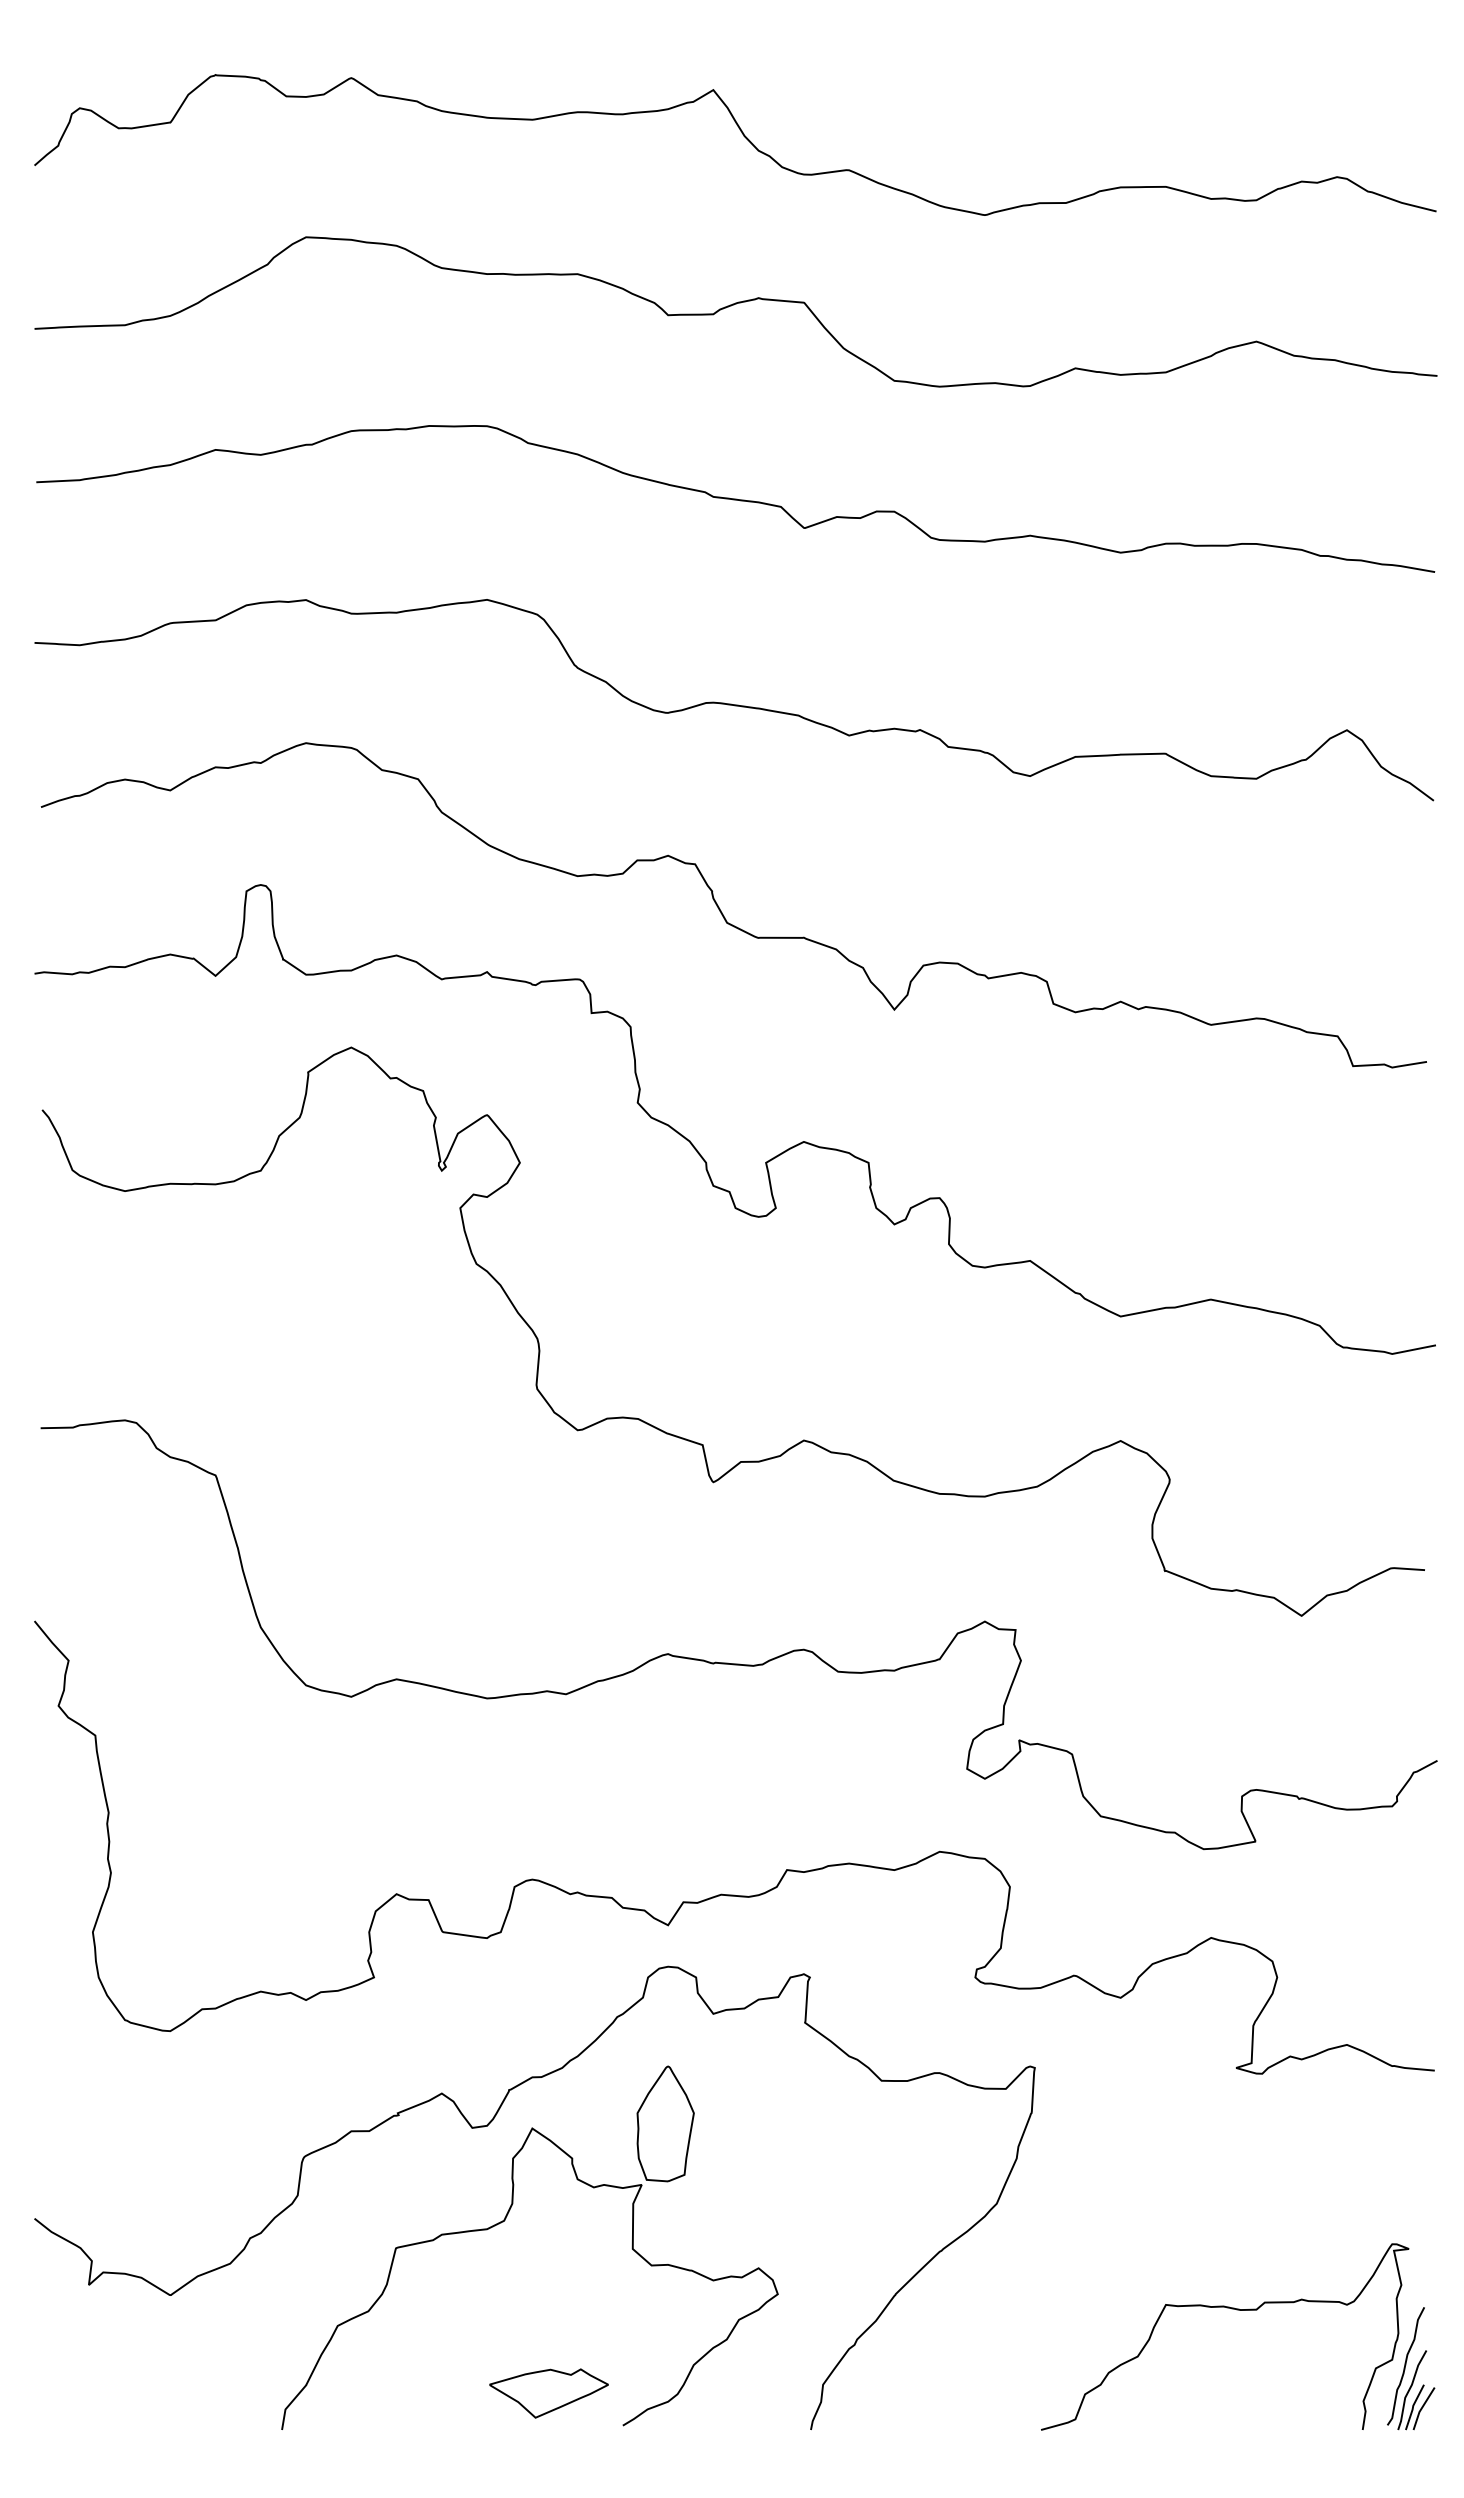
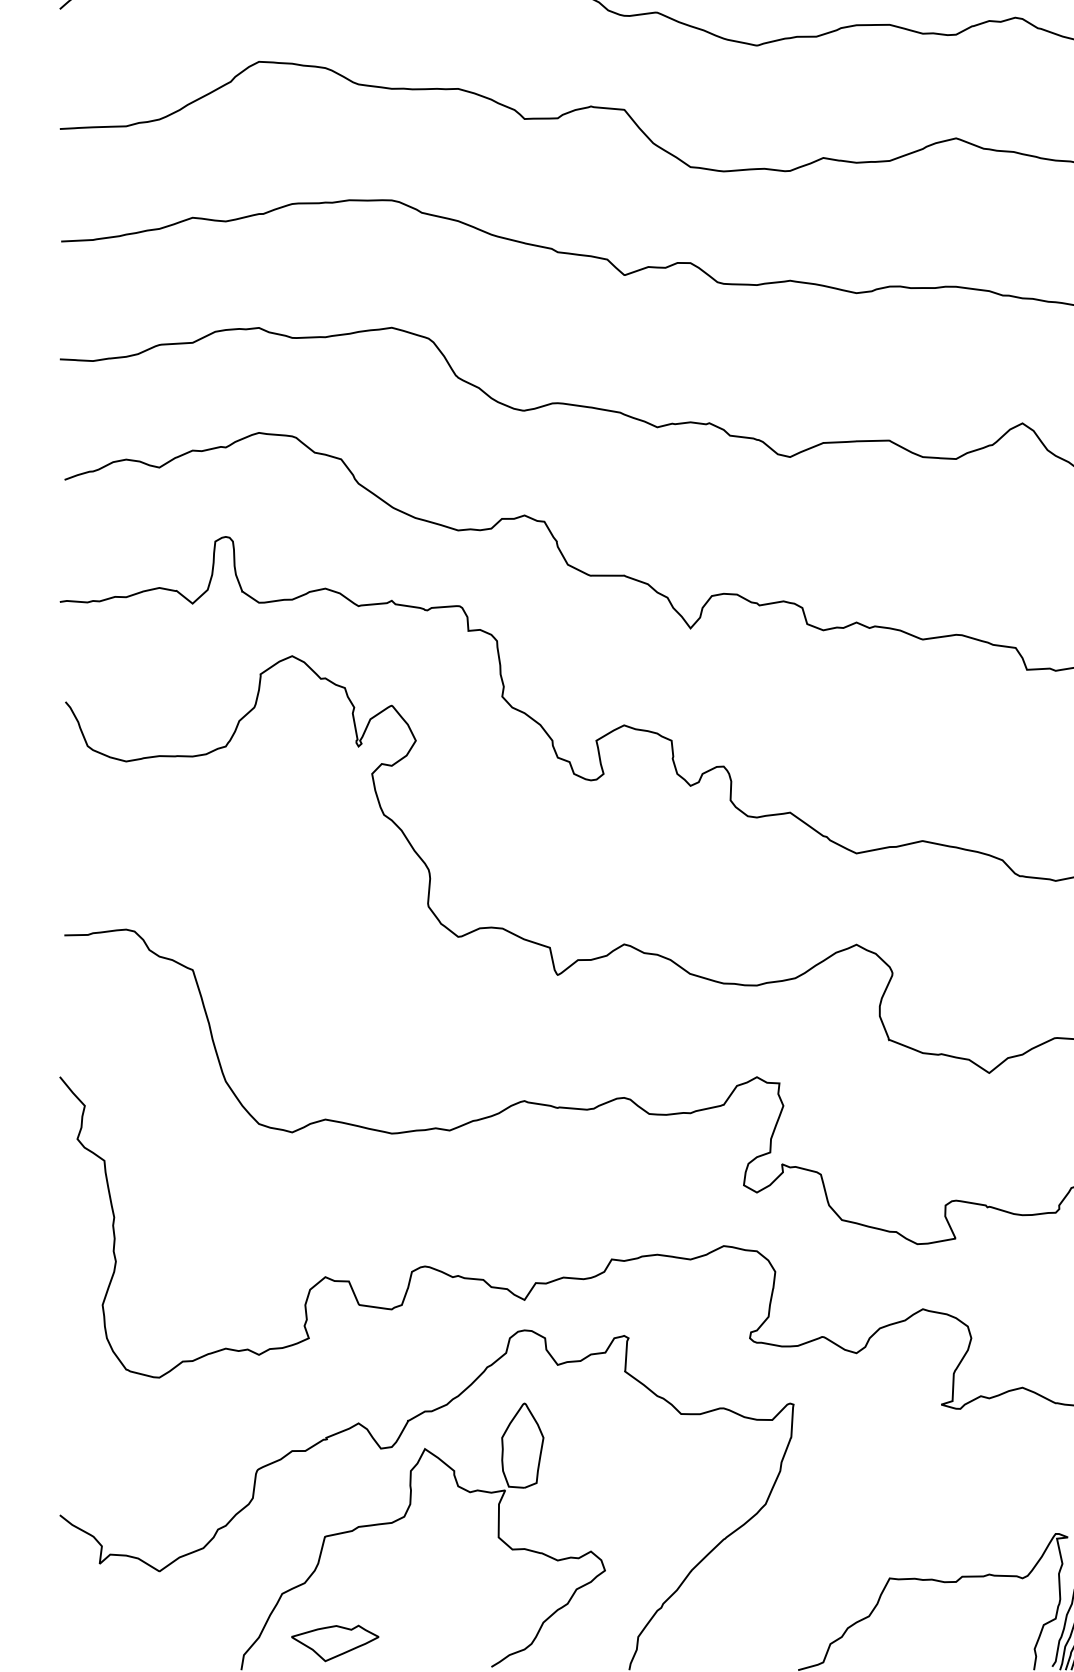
part: (548, 2393) -> (334, 1643), moved

